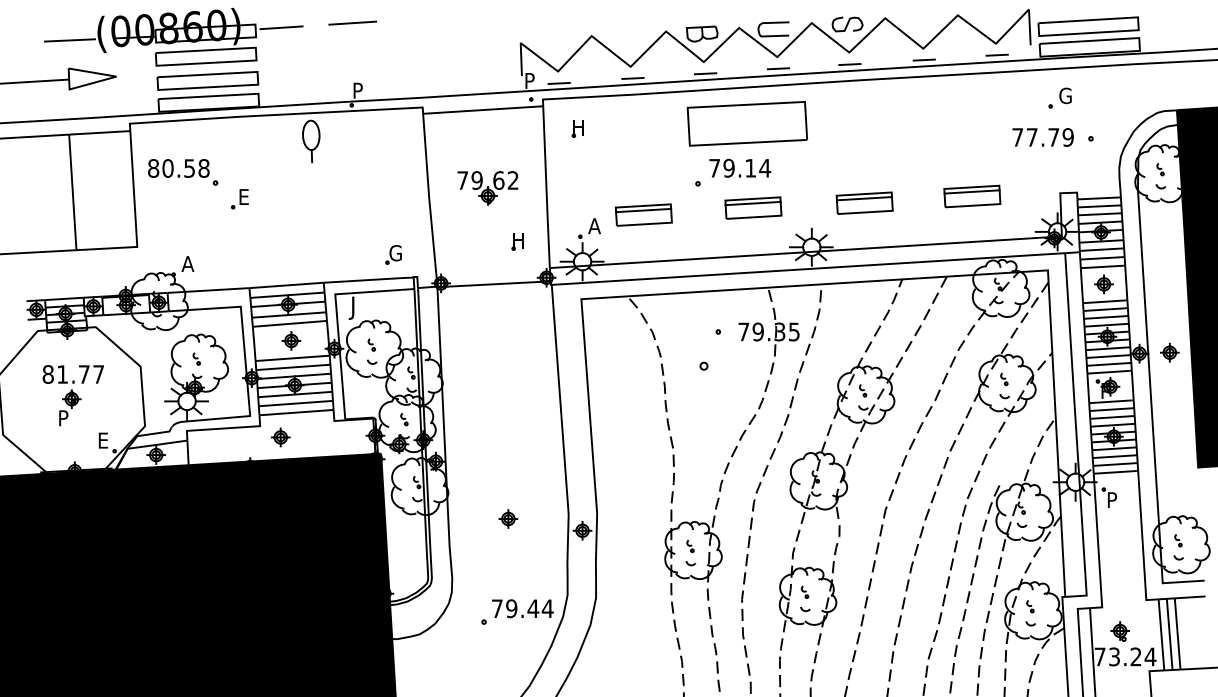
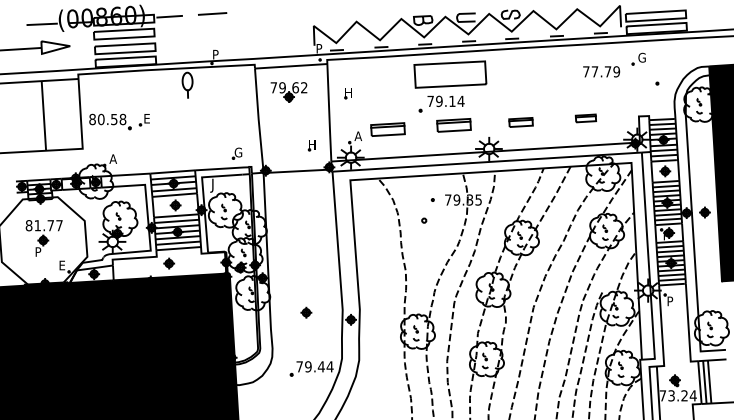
part: (576, 128) -> (347, 93), moved
text: (1042, 136) -> (601, 71), moved
part: (183, 171) -> (110, 121), moved
part: (487, 188) -> (288, 92), moved
part: (971, 196) -> (585, 118), size x0.6
part: (863, 203) -> (520, 122), size x0.7

